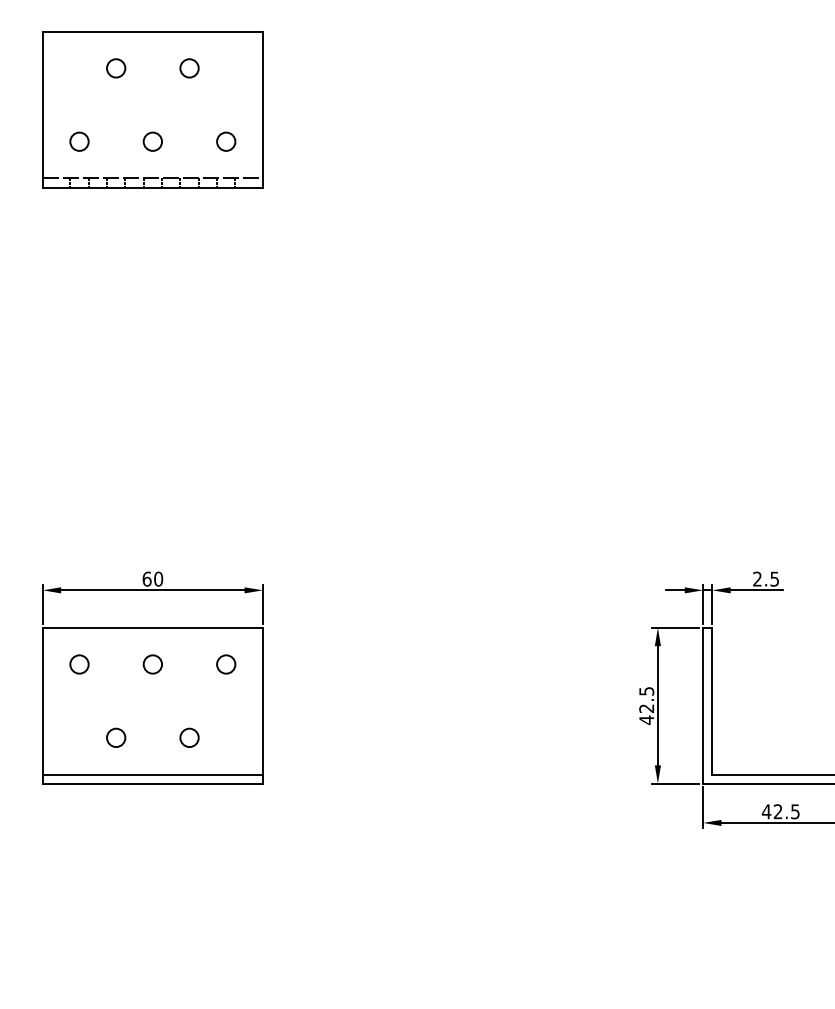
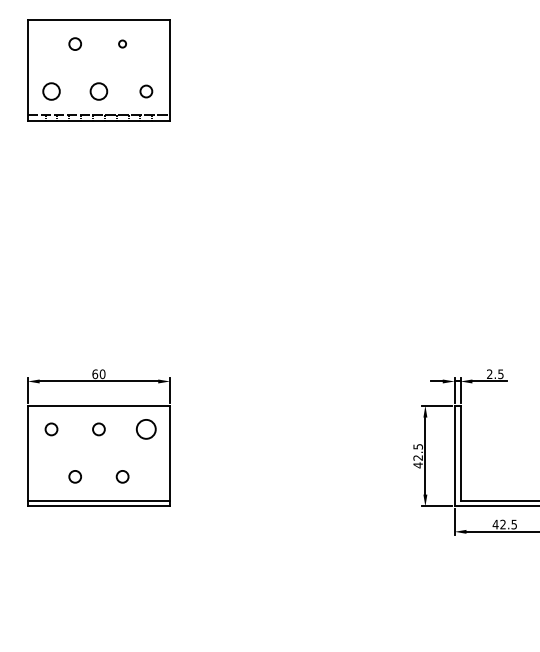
circle: (189, 67) -> (122, 43), size x0.6
circle: (79, 141) -> (51, 91), size x1.4
circle: (152, 141) -> (98, 91), size x1.4
circle: (226, 664) -> (146, 429), size x1.6

